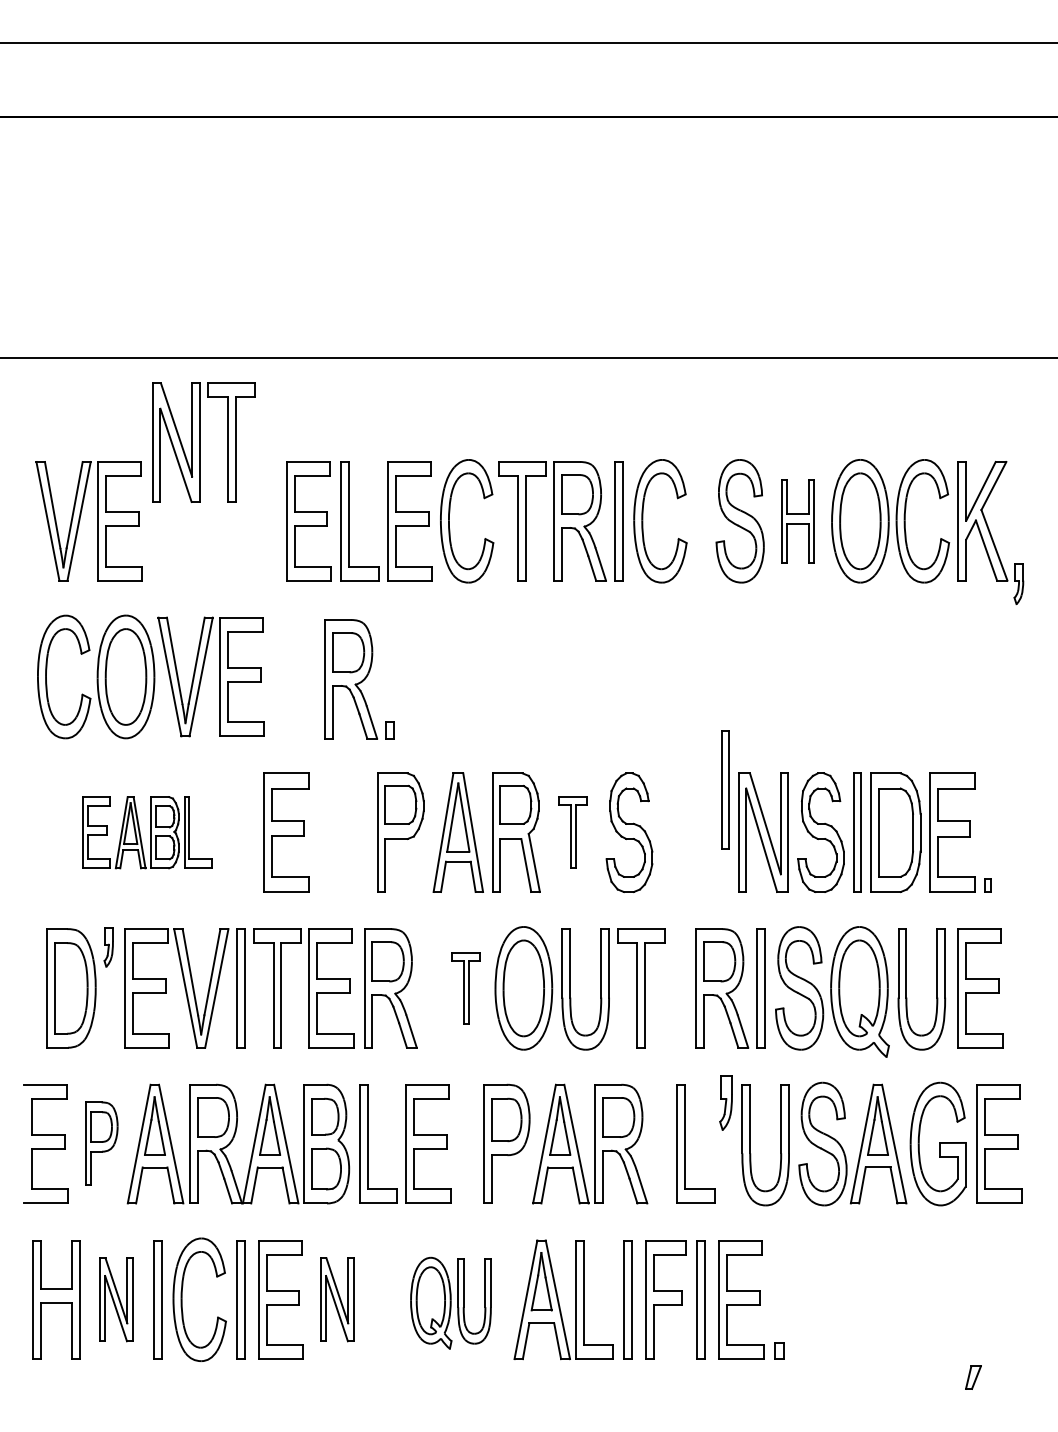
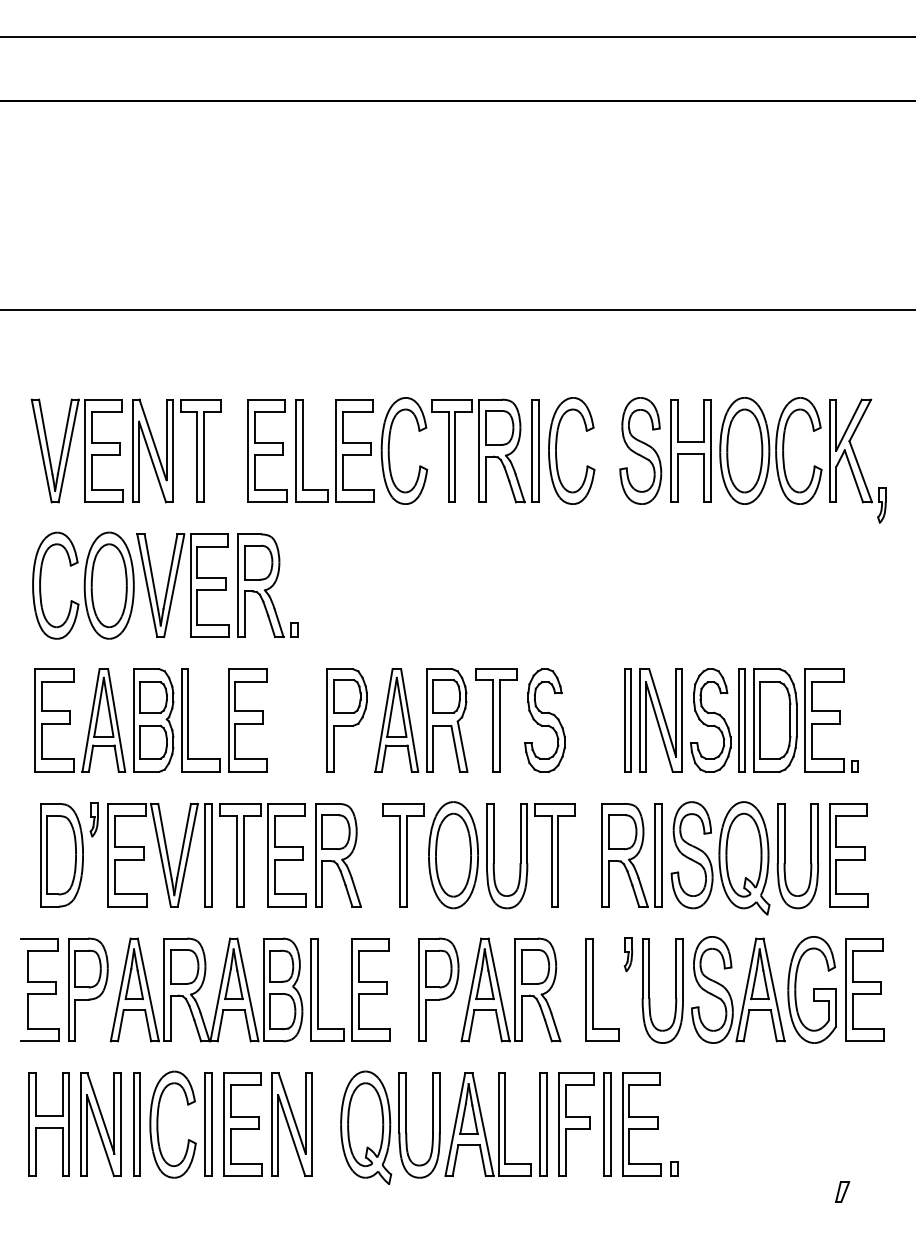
part: (203, 442) -> (176, 450), moved
part: (797, 520) -> (690, 450), size x1.43
part: (358, 679) -> (267, 585), moved
part: (724, 789) -> (627, 720), moved
part: (147, 832) -> (127, 720), size x1.67
part: (573, 832) -> (496, 720), size x1.67
part: (466, 988) -> (403, 855), size x1.67
part: (726, 1103) -> (628, 954), size x0.71
part: (102, 1143) -> (88, 989), size x1.43
part: (115, 1299) -> (100, 1124), size x1.43
part: (336, 1299) -> (291, 1124), size x1.43
part: (450, 1303) -> (390, 1127), size x1.43

